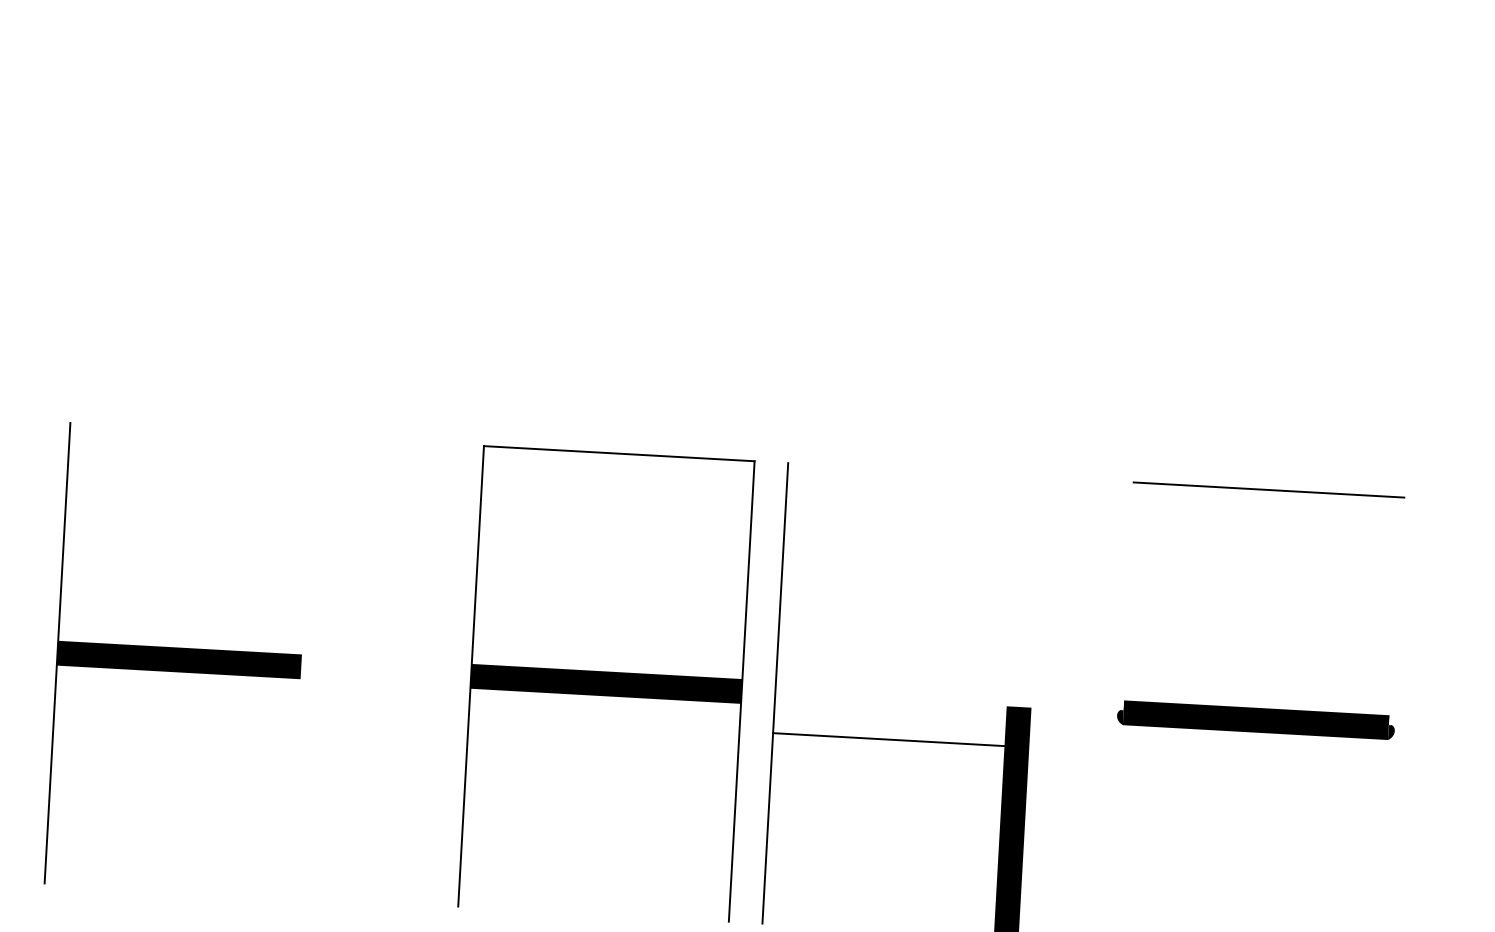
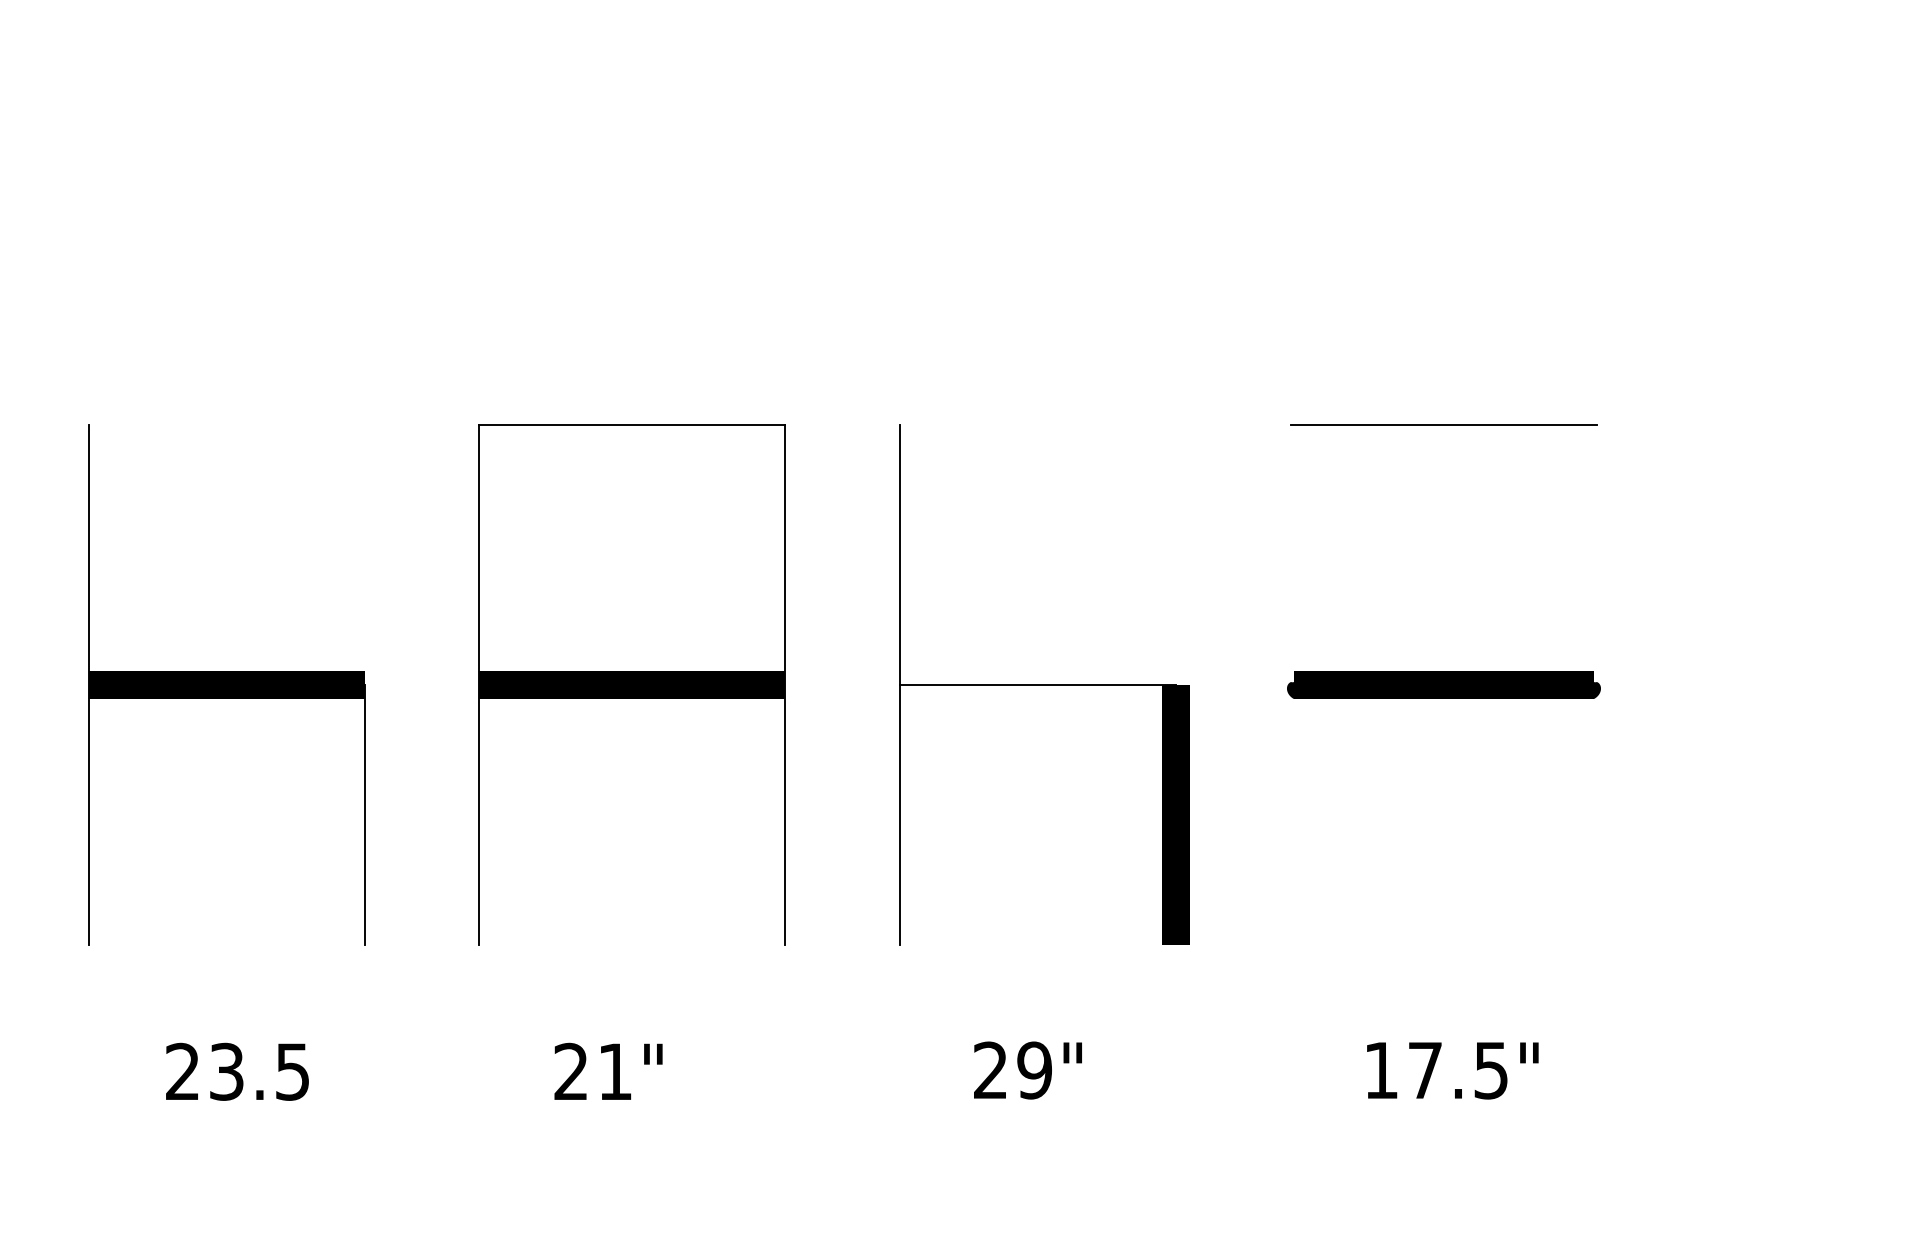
part: (605, 683) -> (631, 684), moved
line: (895, 740) -> (1038, 685), moved
line: (294, 782) -> (364, 815), added

